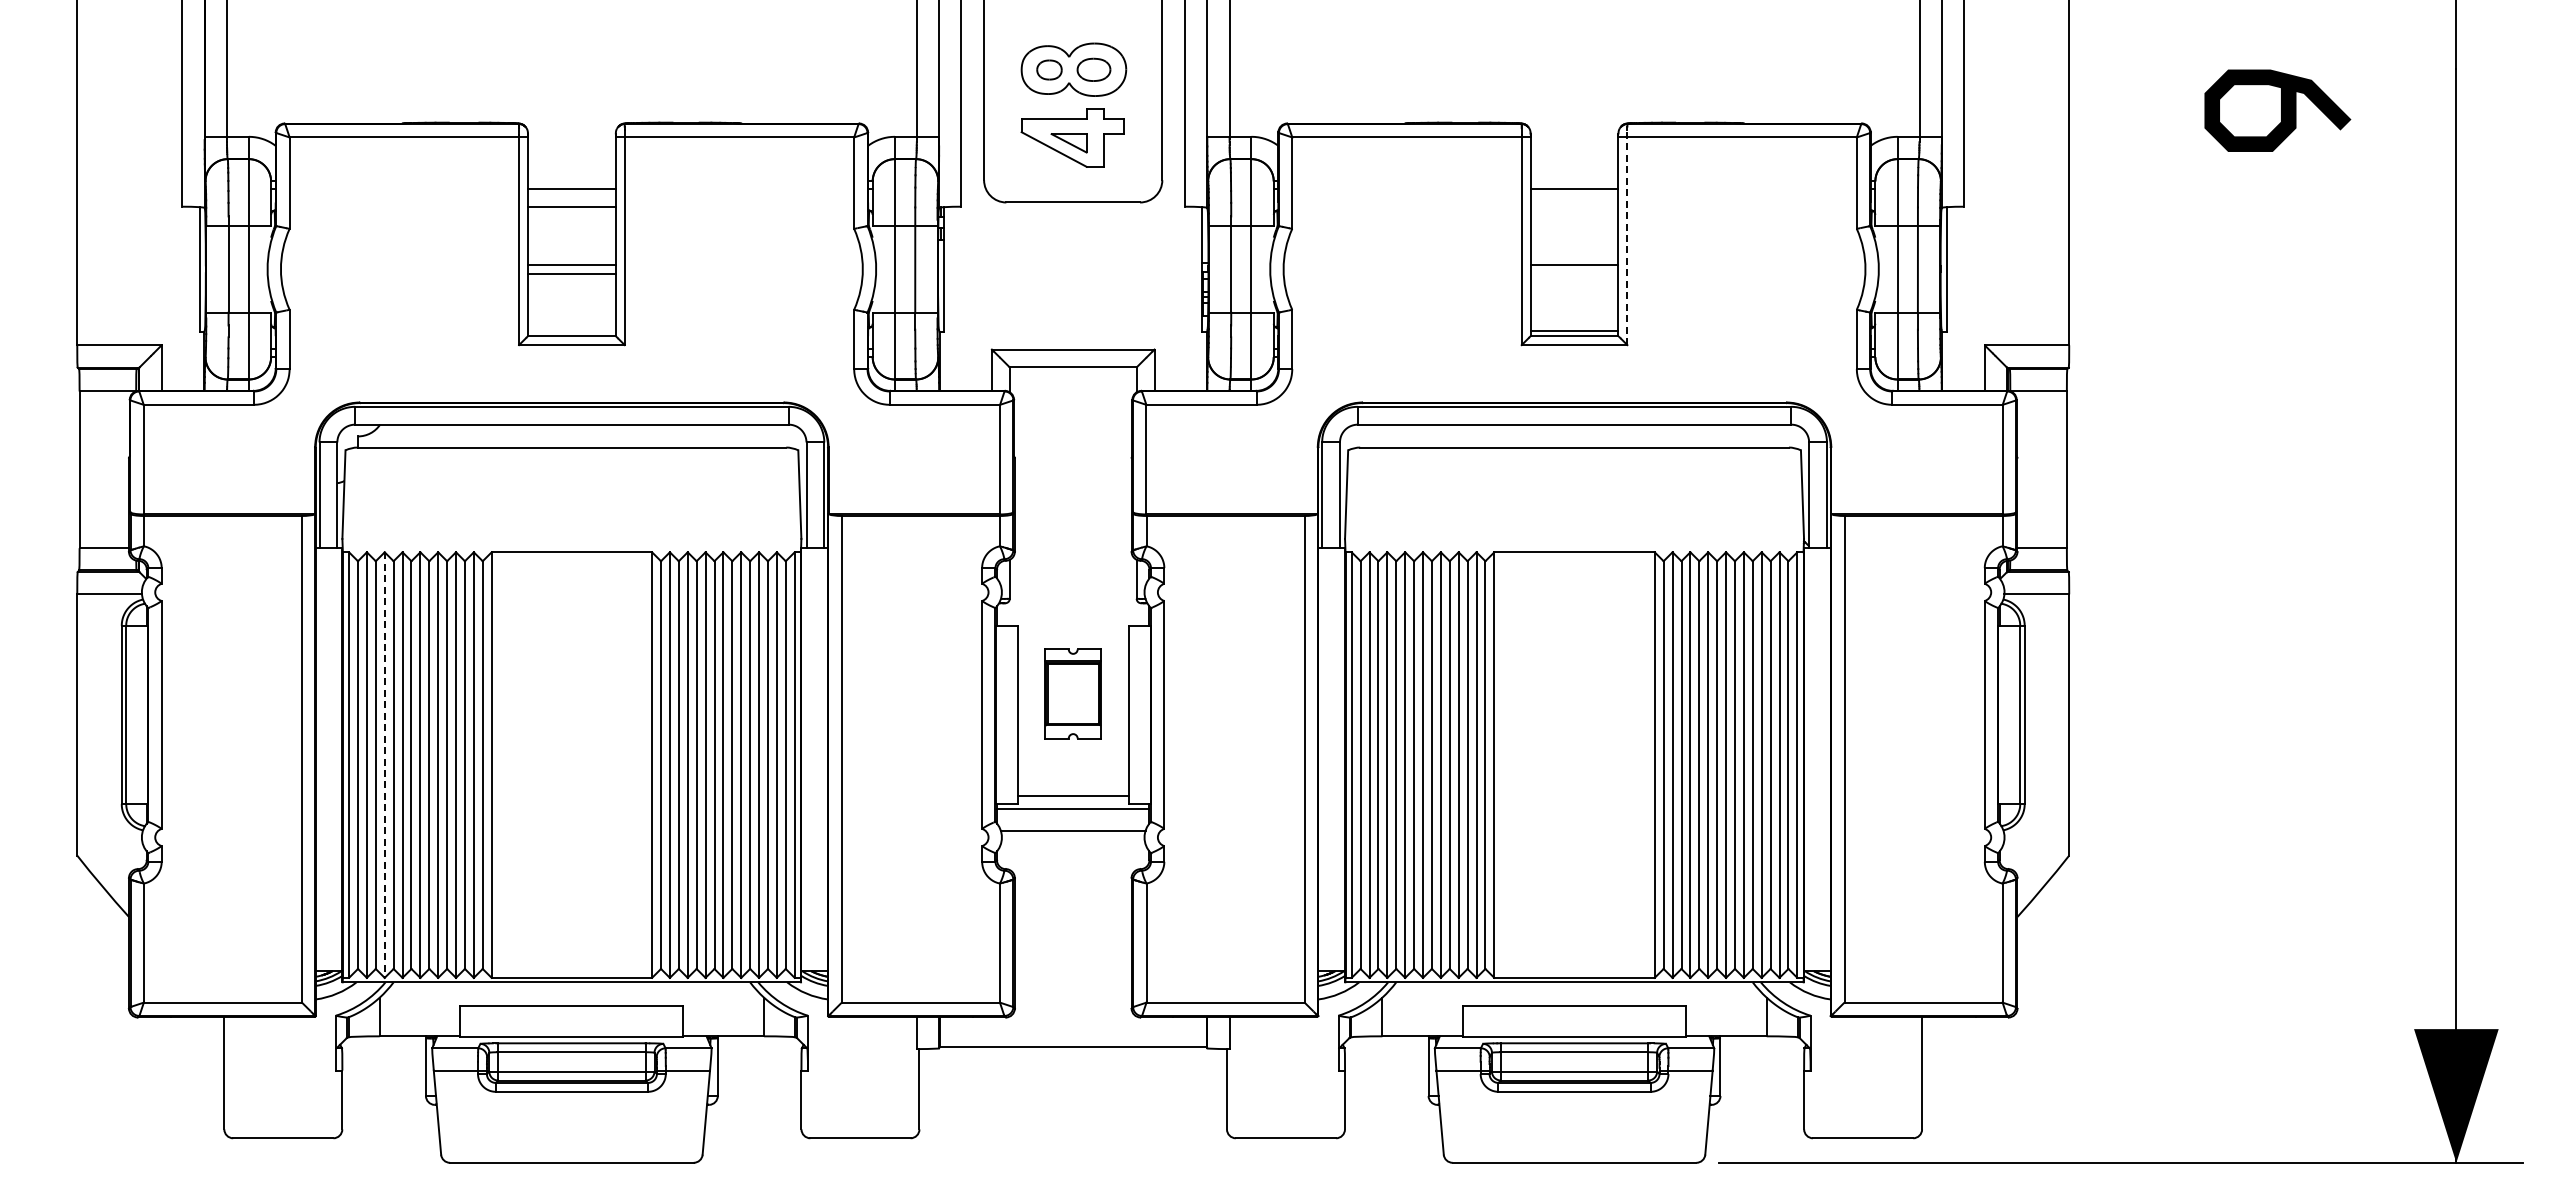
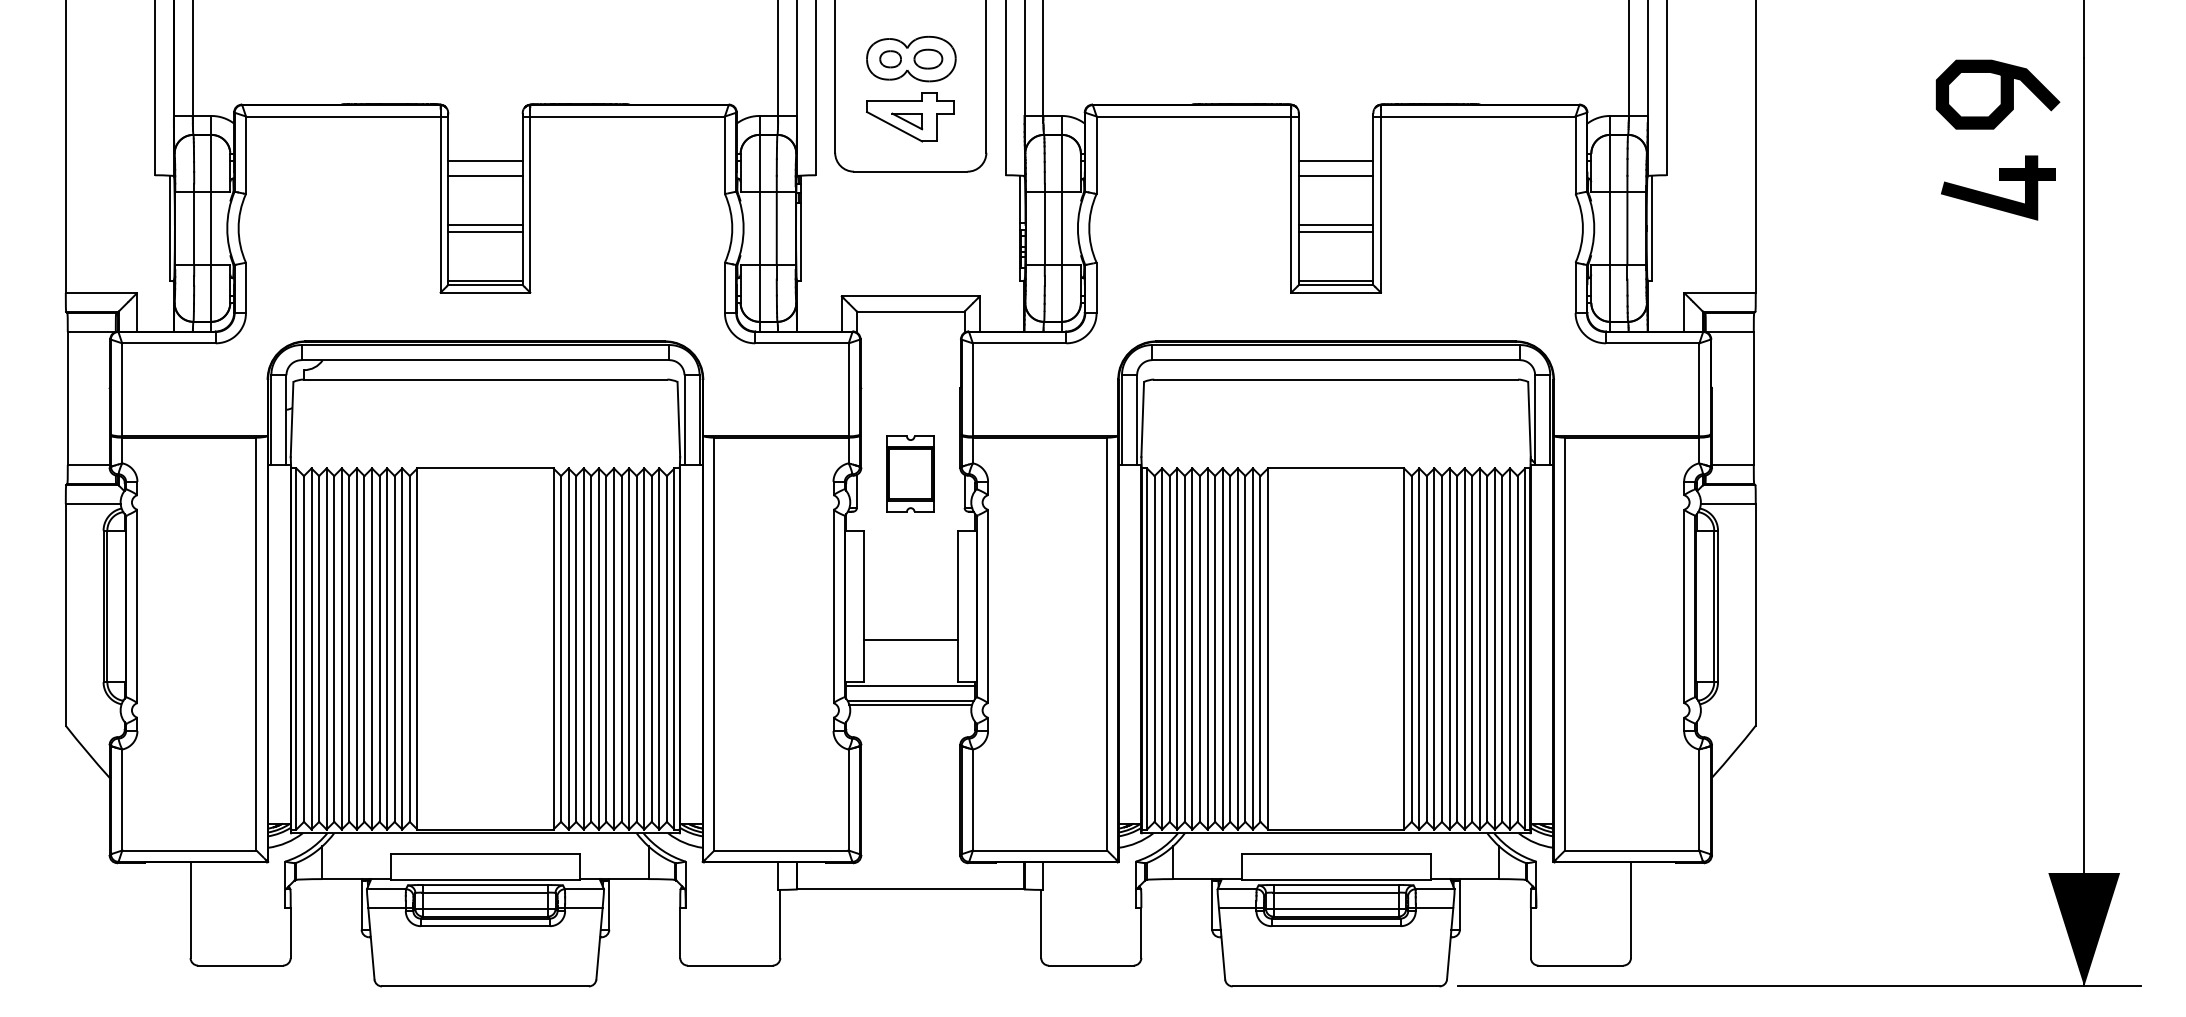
curve: (2281, 110) -> (2001, 94), moved
line: (1574, 207) -> (1336, 175), added
part: (2356, 212) -> (1999, 180), added
line: (1627, 237) -> (1381, 201), dashed -> solid
line: (1574, 273) -> (1336, 231), added
line: (571, 331) -> (485, 281), added
part: (1072, 693) -> (910, 473), moved
line: (384, 765) -> (326, 649), dashed -> solid
line: (1072, 796) -> (910, 640), moved
line: (1072, 826) -> (910, 701), added

